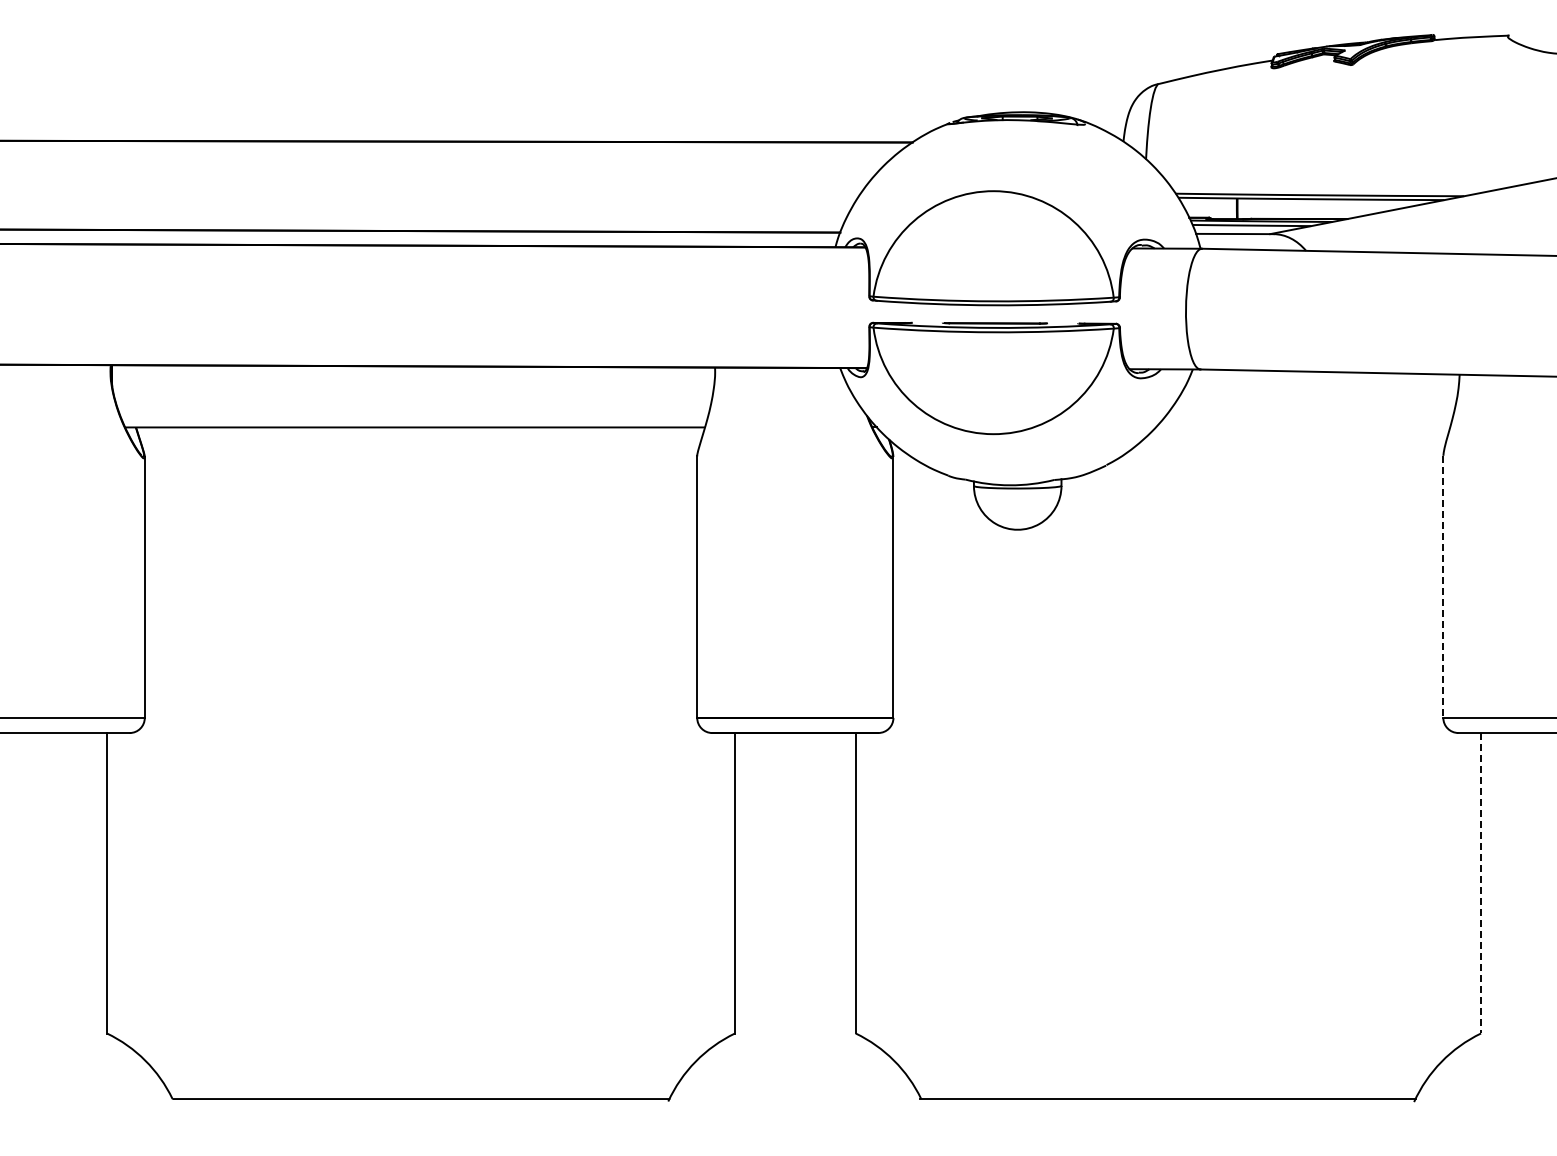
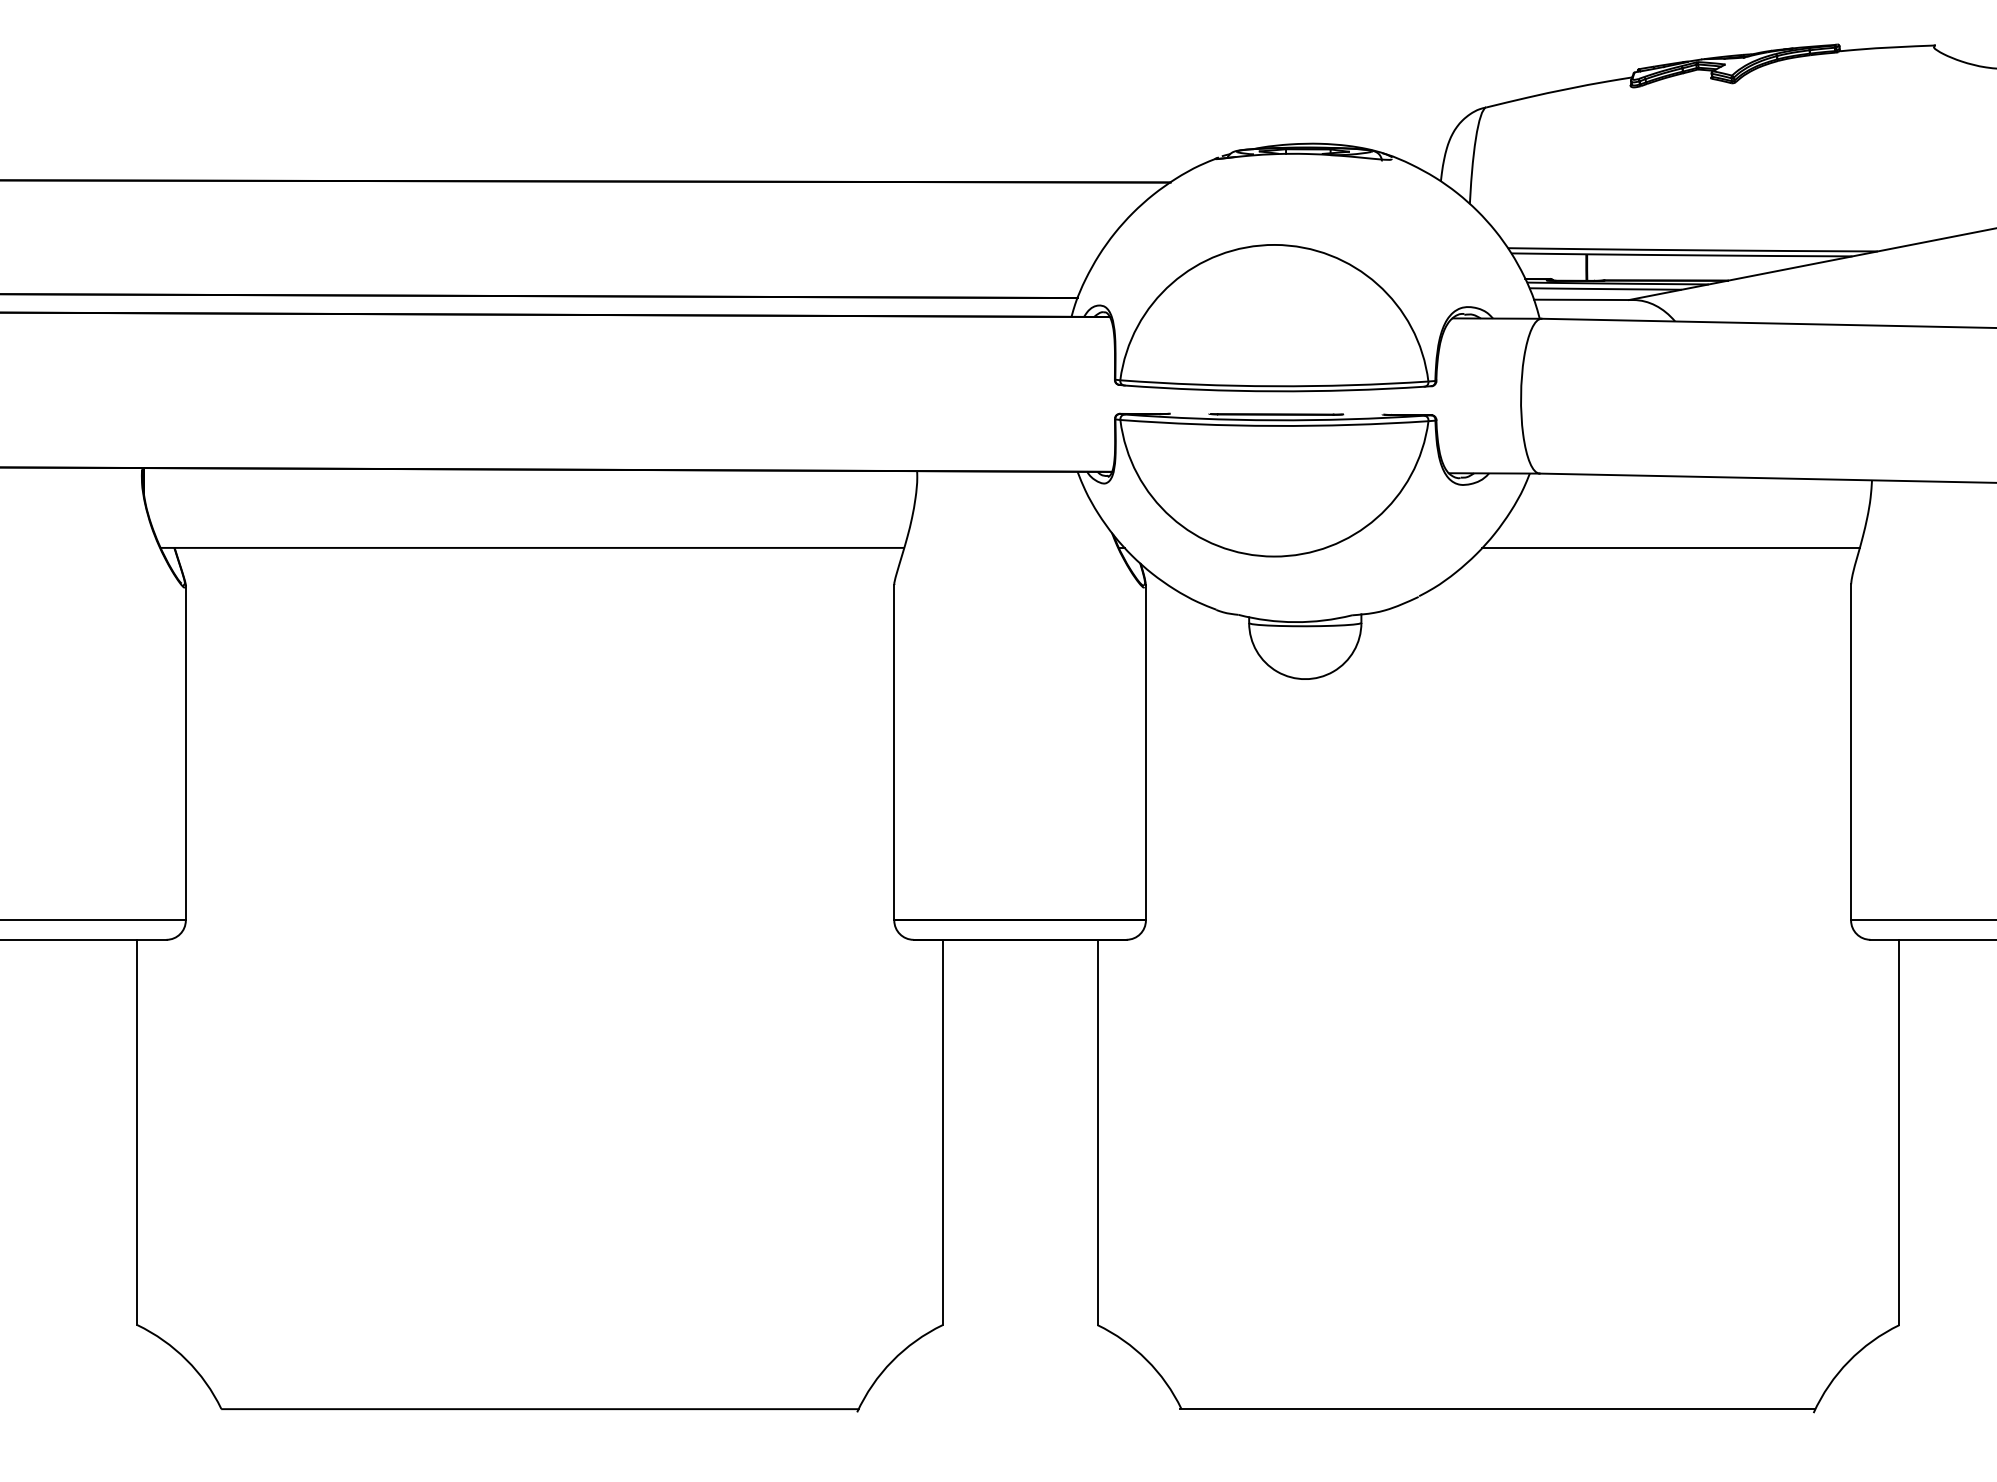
line: (1302, 427) -> (1670, 547), added
line: (1443, 587) -> (1851, 753), dashed -> solid
line: (1481, 883) -> (1900, 1132), dashed -> solid

